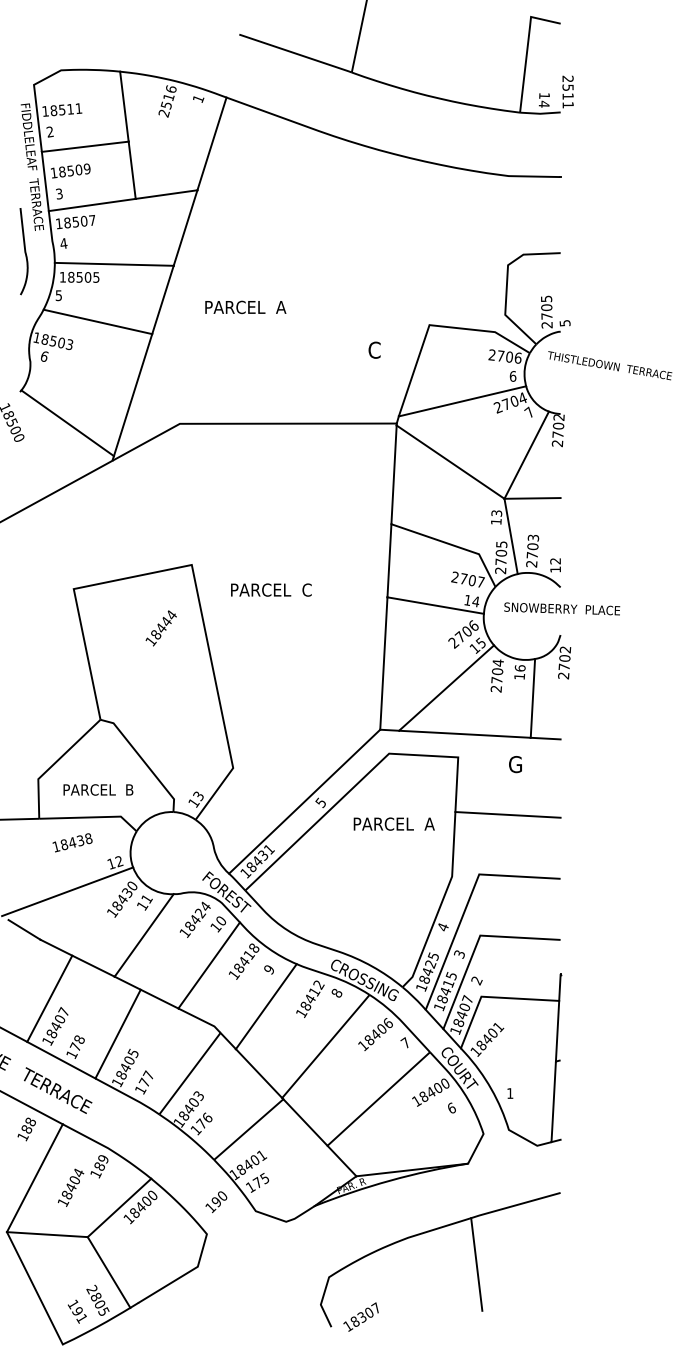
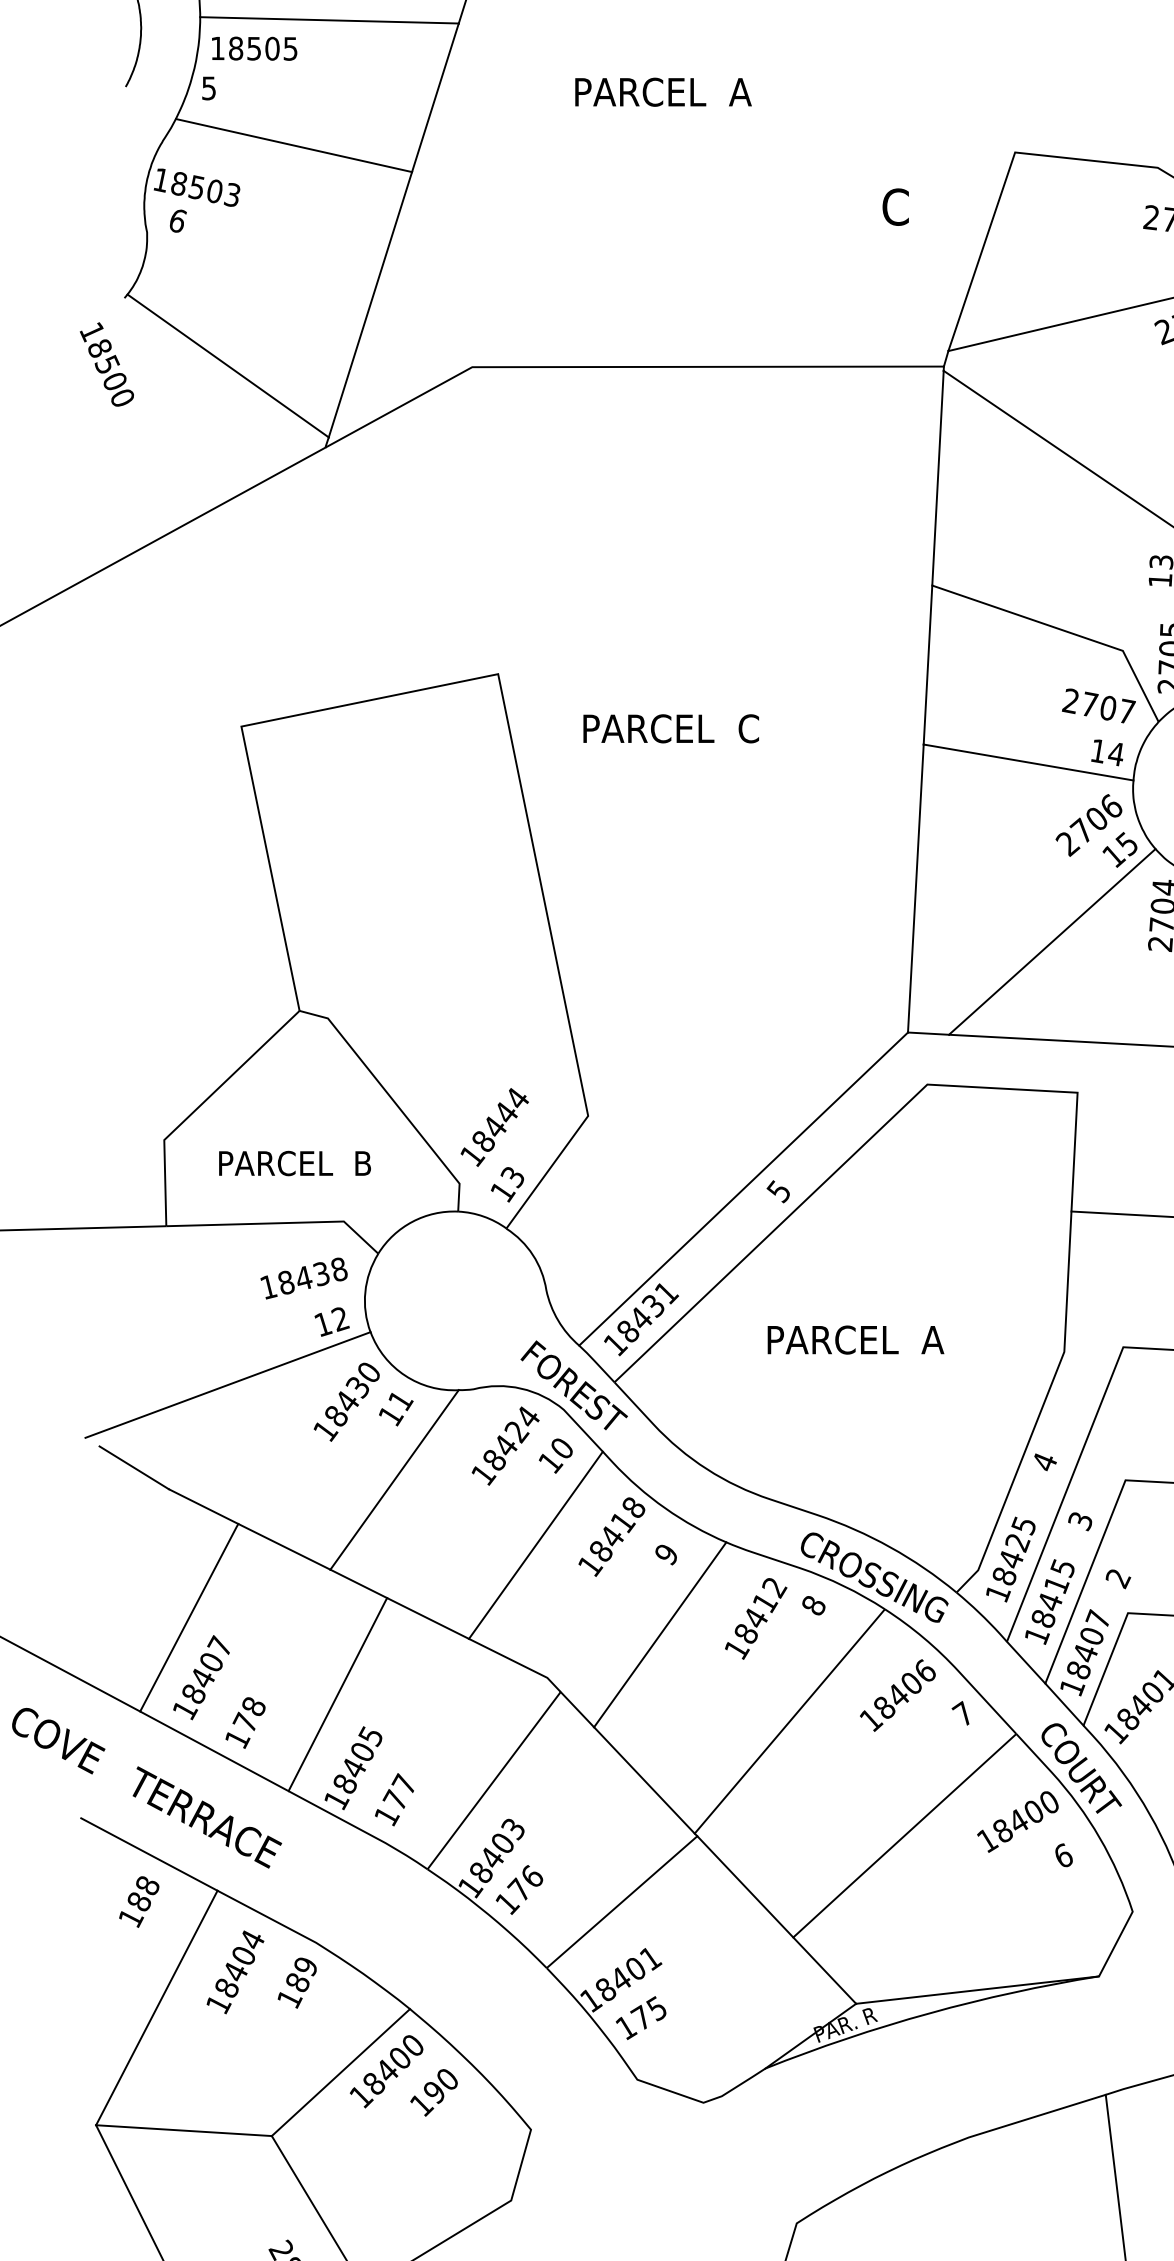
text: (245, 307) -> (662, 92), moved
text: (160, 628) -> (493, 1127), moved
text: (393, 823) -> (854, 1338), moved
text: (72, 842) -> (303, 1277), moved
text: (71, 1187) -> (236, 1971), moved
text: (216, 1202) -> (434, 2093), moved

